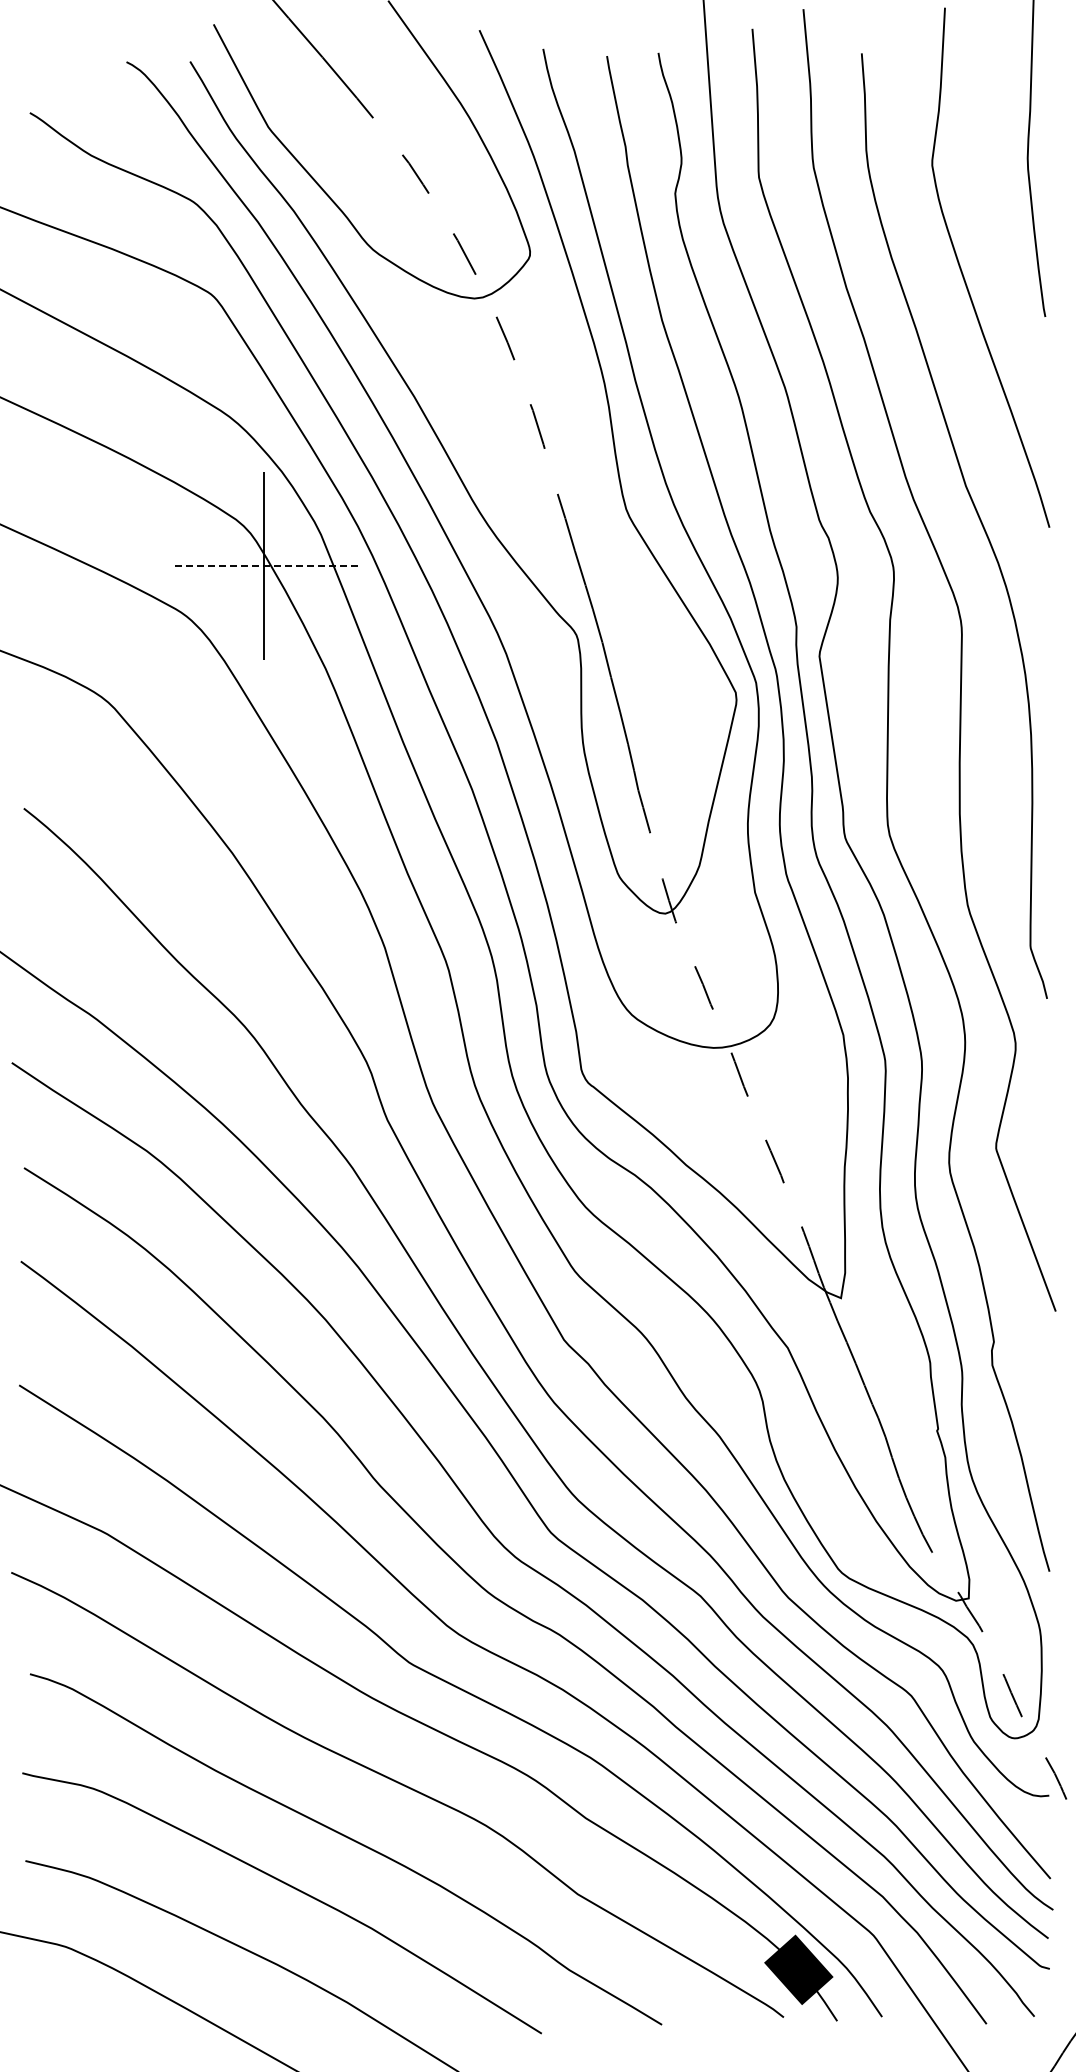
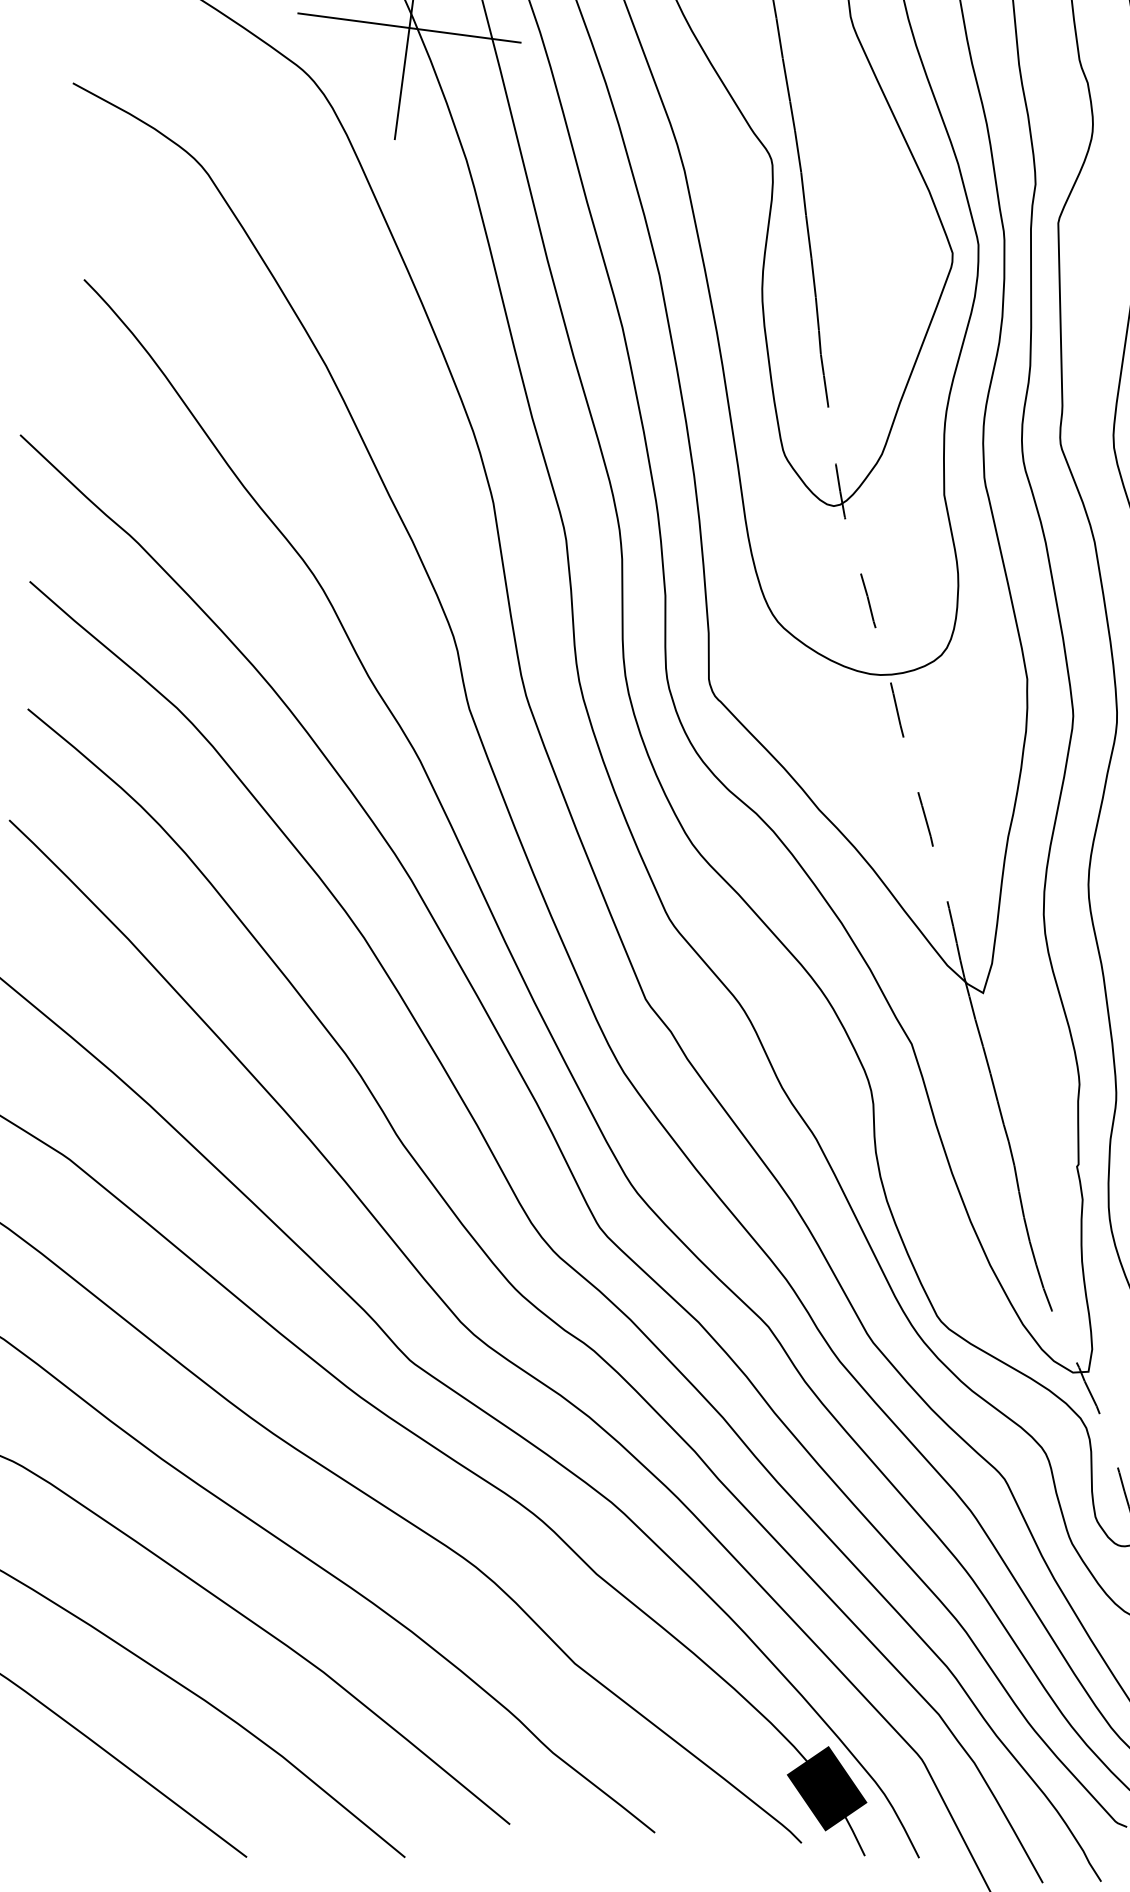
line: (264, 566) -> (409, 28), dashed -> solid

